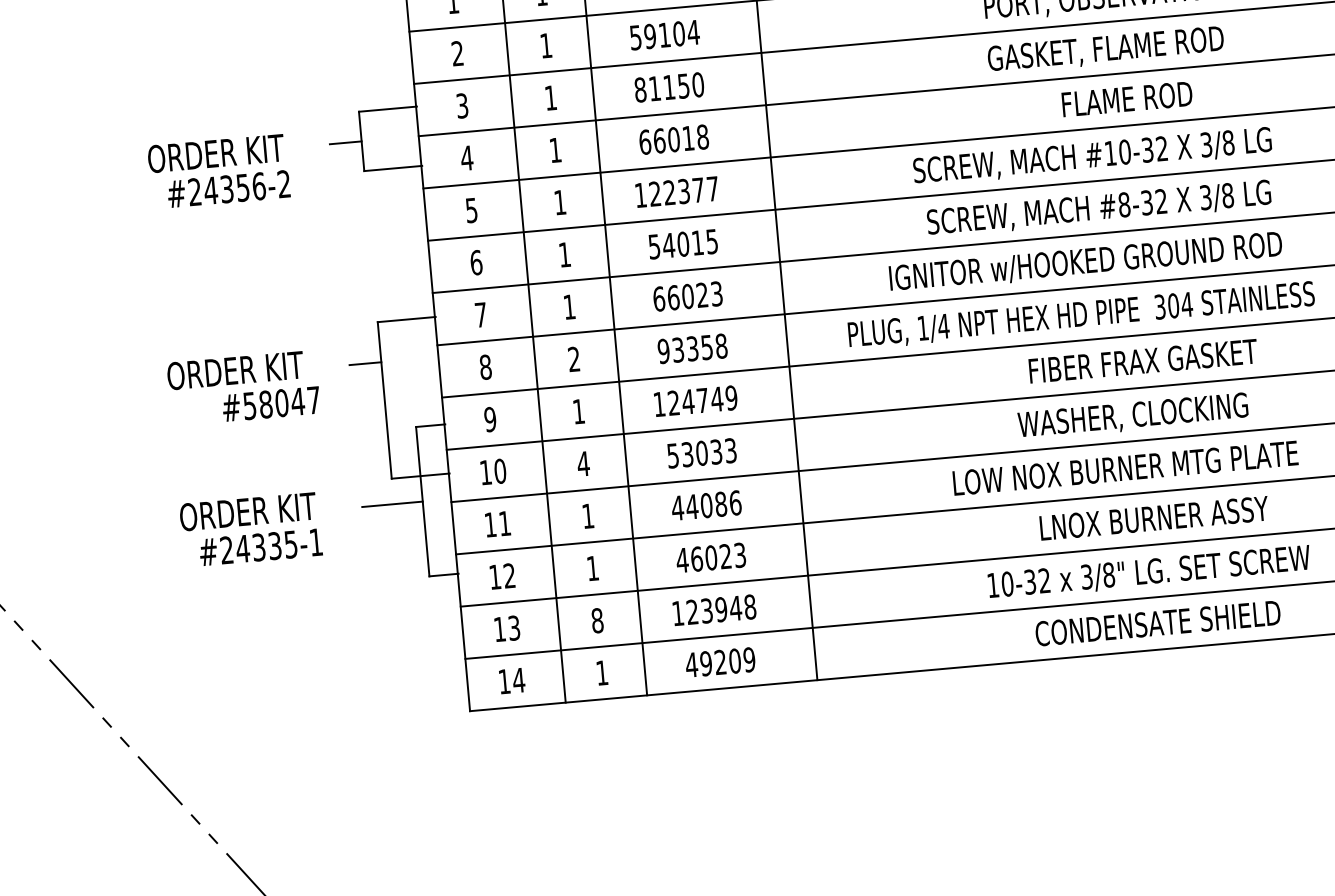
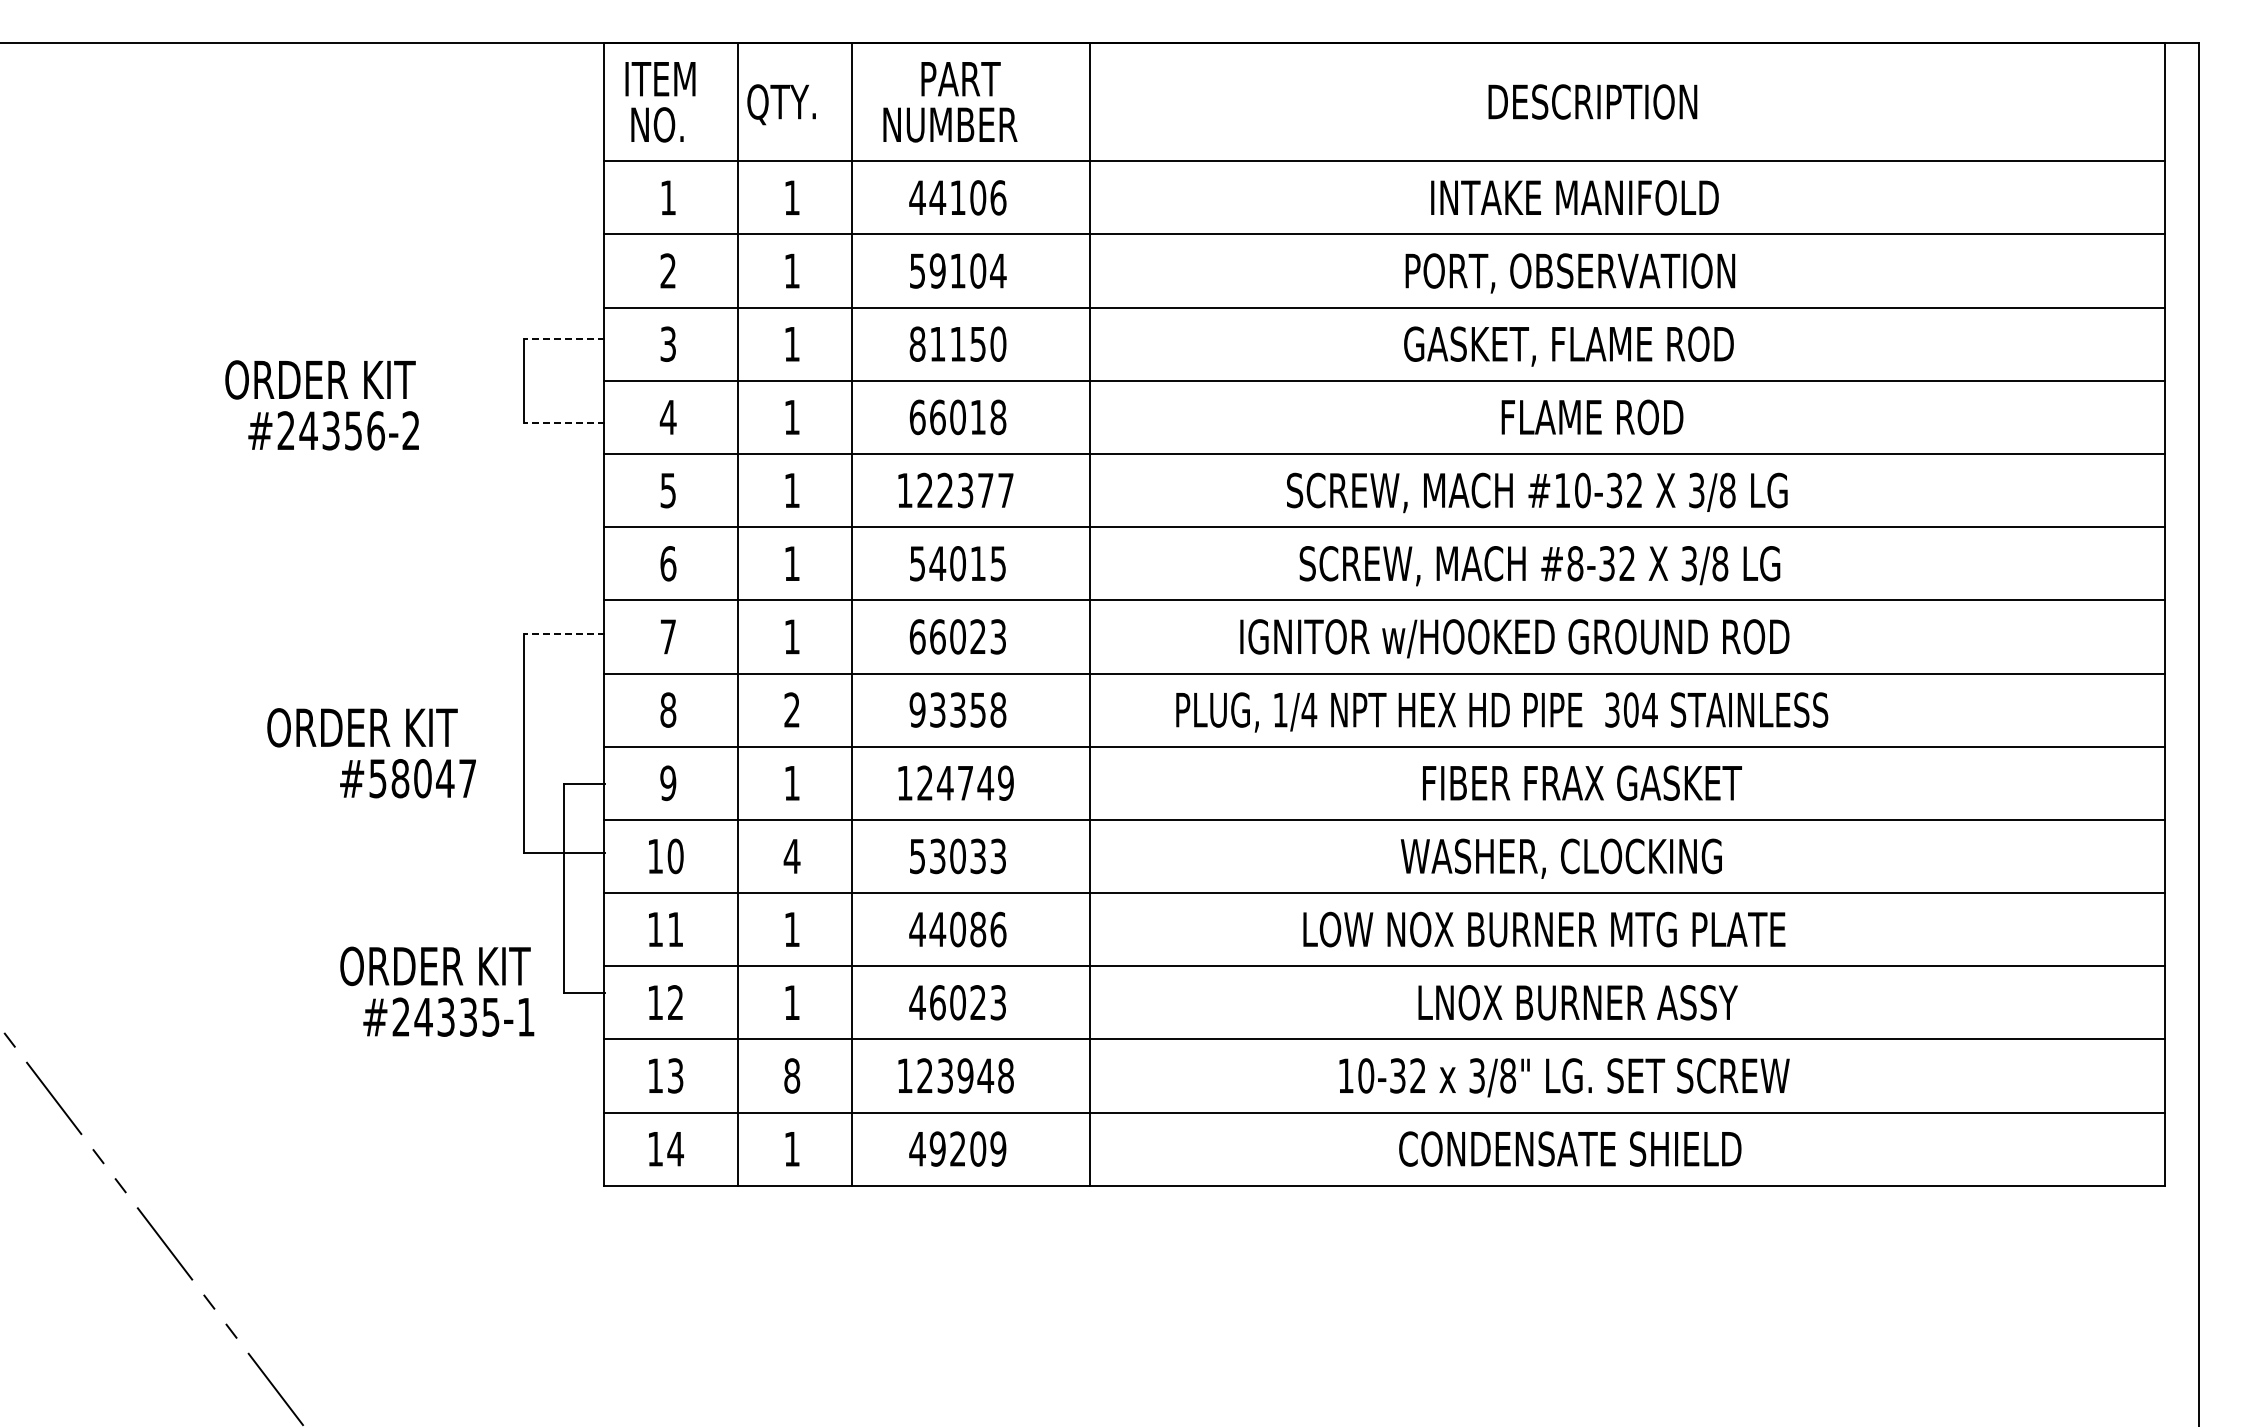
line: (387, 109) -> (564, 339), solid -> dashed
line: (345, 143) -> (501, 381), removed
line: (393, 168) -> (564, 422), solid -> dashed
line: (406, 319) -> (564, 634), solid -> dashed
line: (365, 363) -> (501, 690), removed
text: (243, 388) -> (371, 753), moved
line: (392, 504) -> (521, 888), removed
text: (251, 529) -> (437, 991), moved

